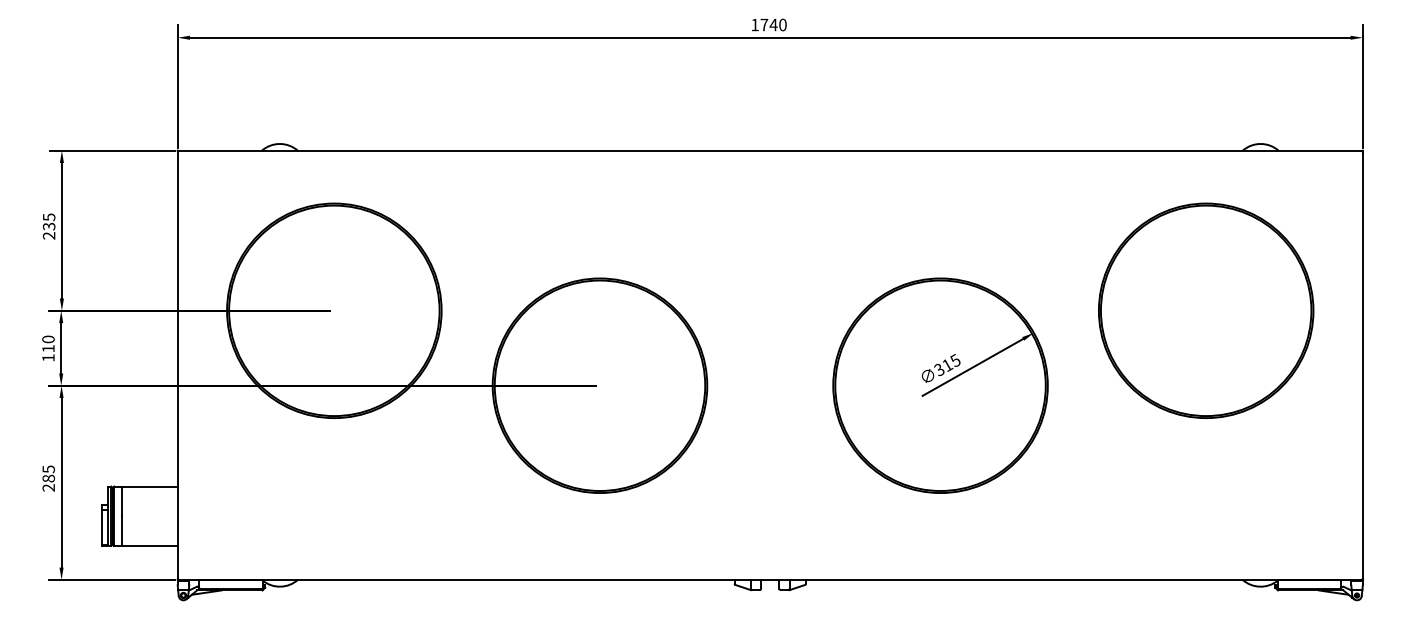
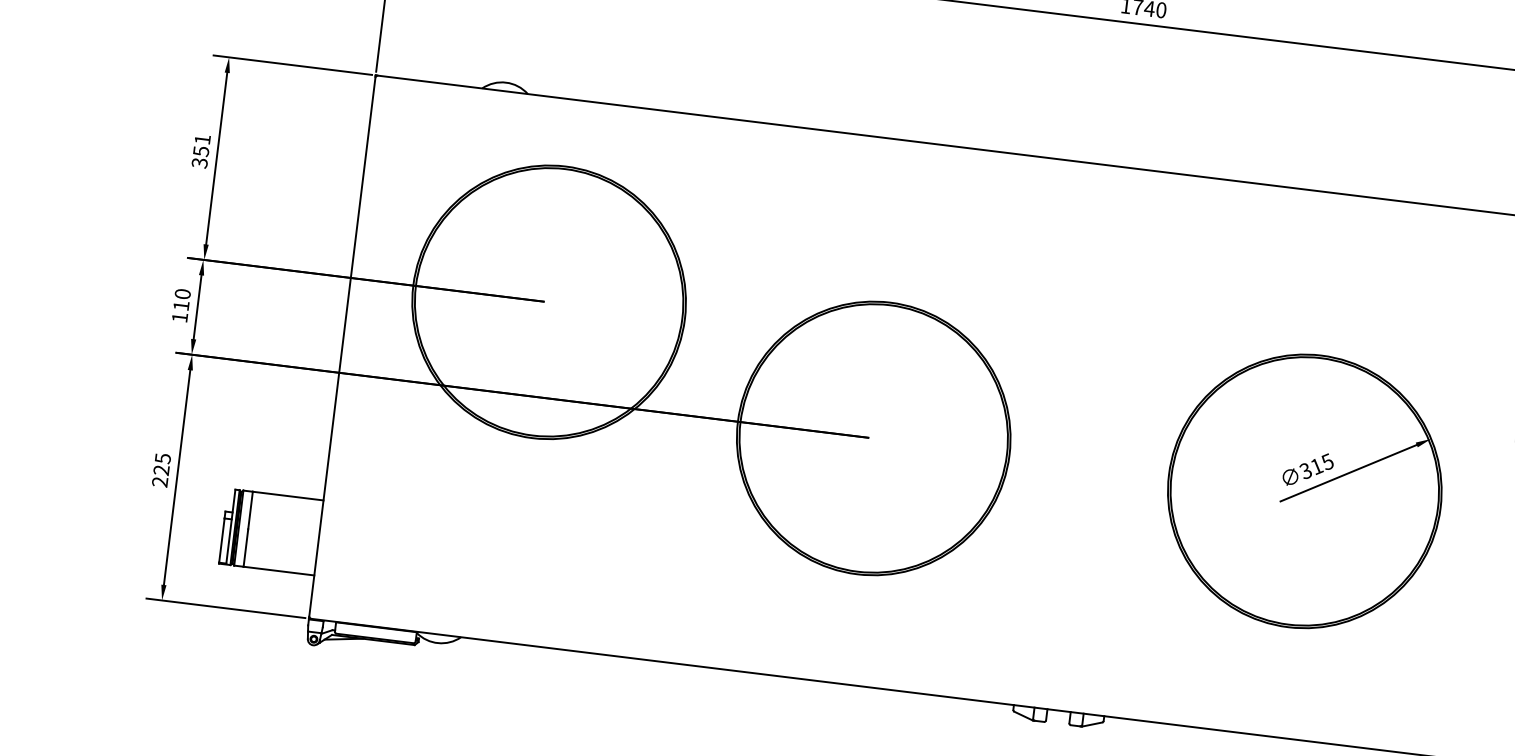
text: (48, 226) -> (200, 151), 235 -> 351
text: (48, 478) -> (161, 470), 285 -> 225

